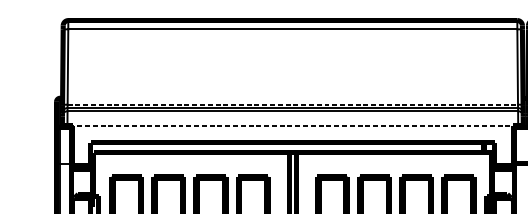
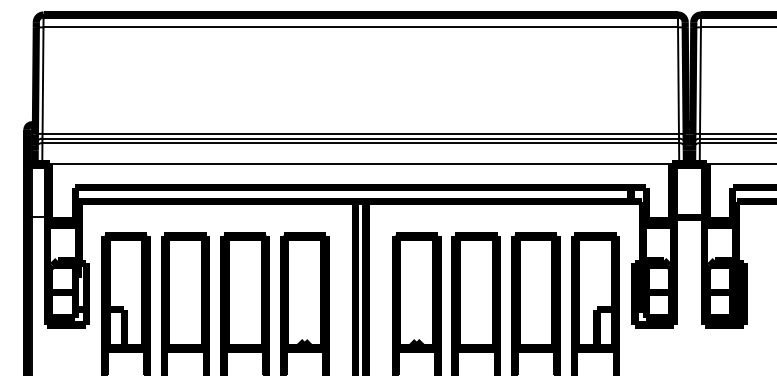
line: (293, 104) -> (361, 133), dashed -> solid
line: (292, 125) -> (360, 163), dashed -> solid

